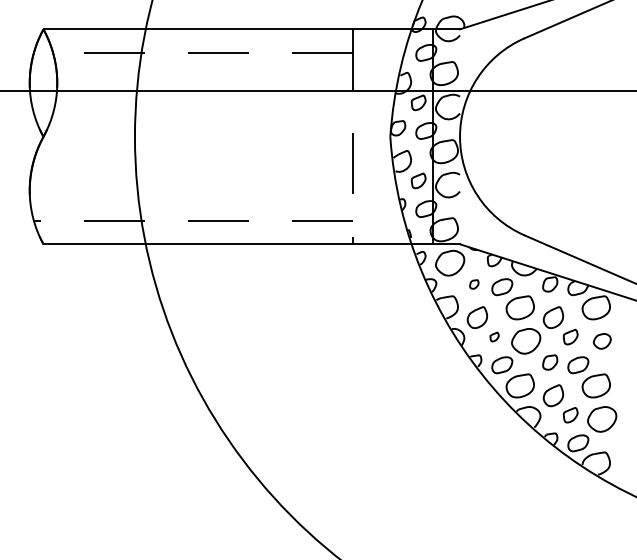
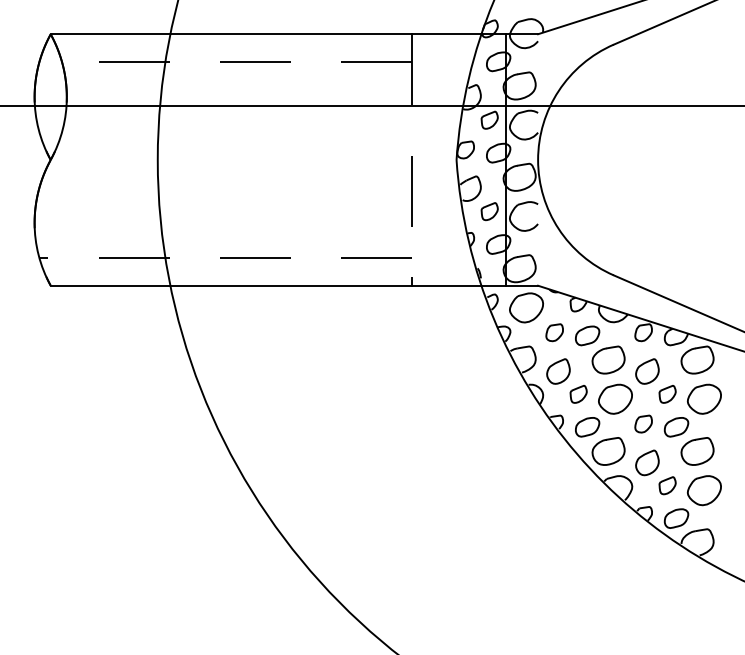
part: (474, 284) -> (555, 332), size x1.67
part: (494, 336) -> (578, 393), size x1.67
part: (602, 341) -> (704, 399), size x1.67

